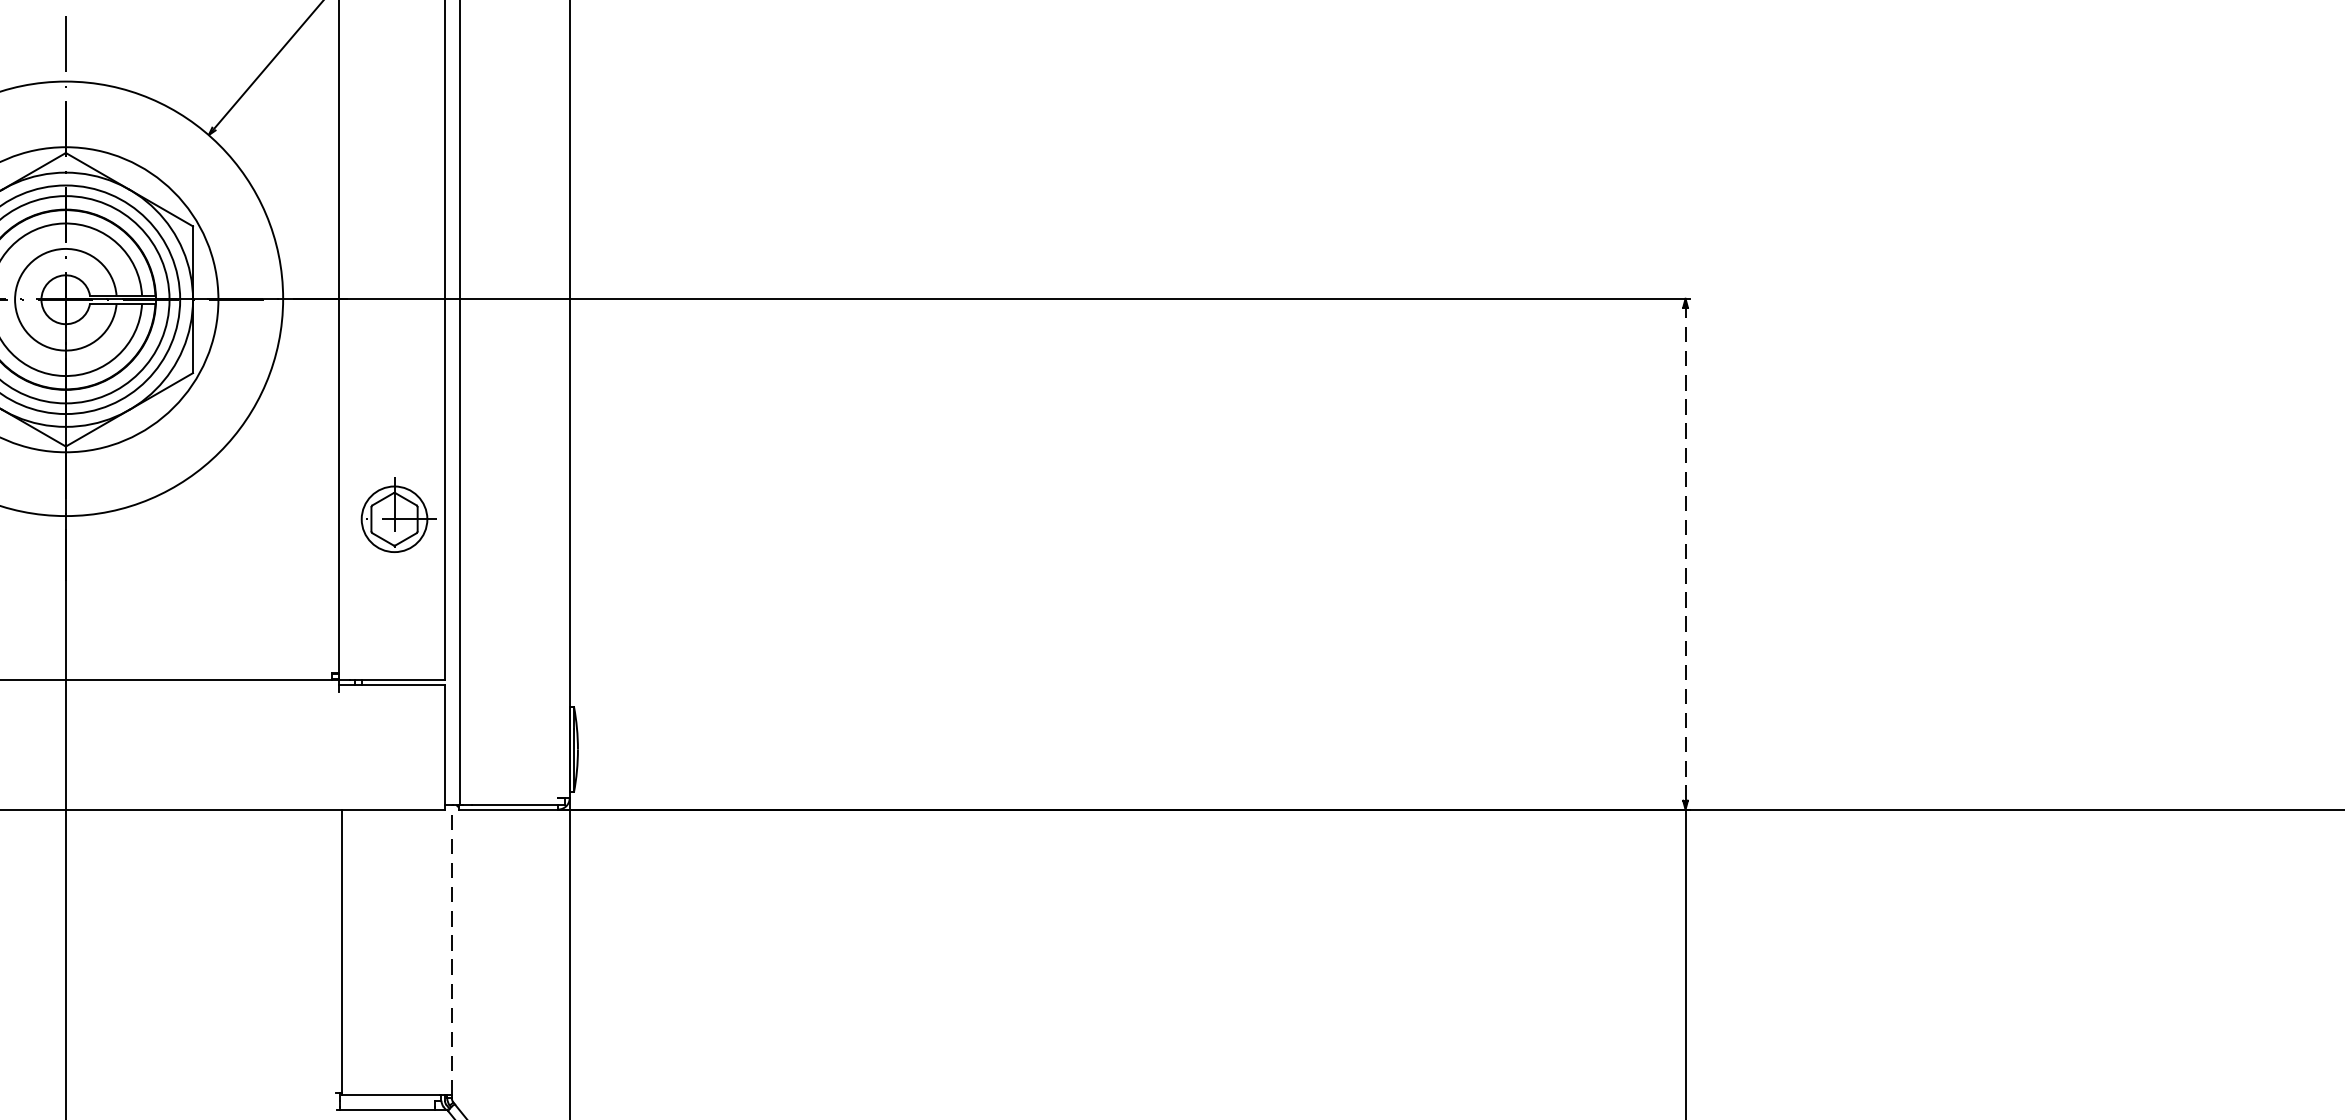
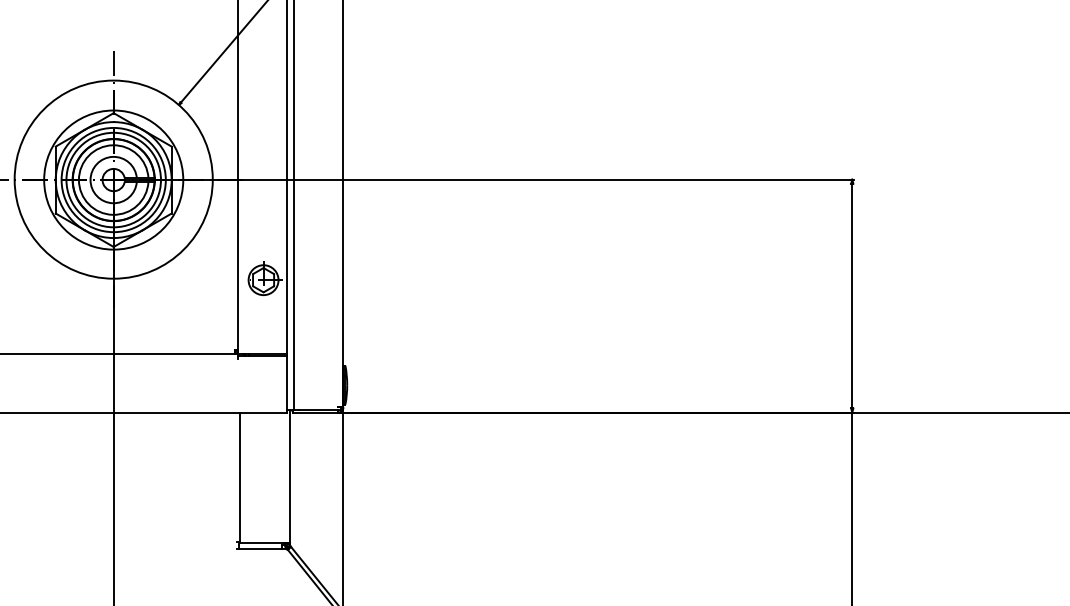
line: (1686, 552) -> (852, 295), dashed -> solid
line: (451, 949) -> (289, 476), dashed -> solid

